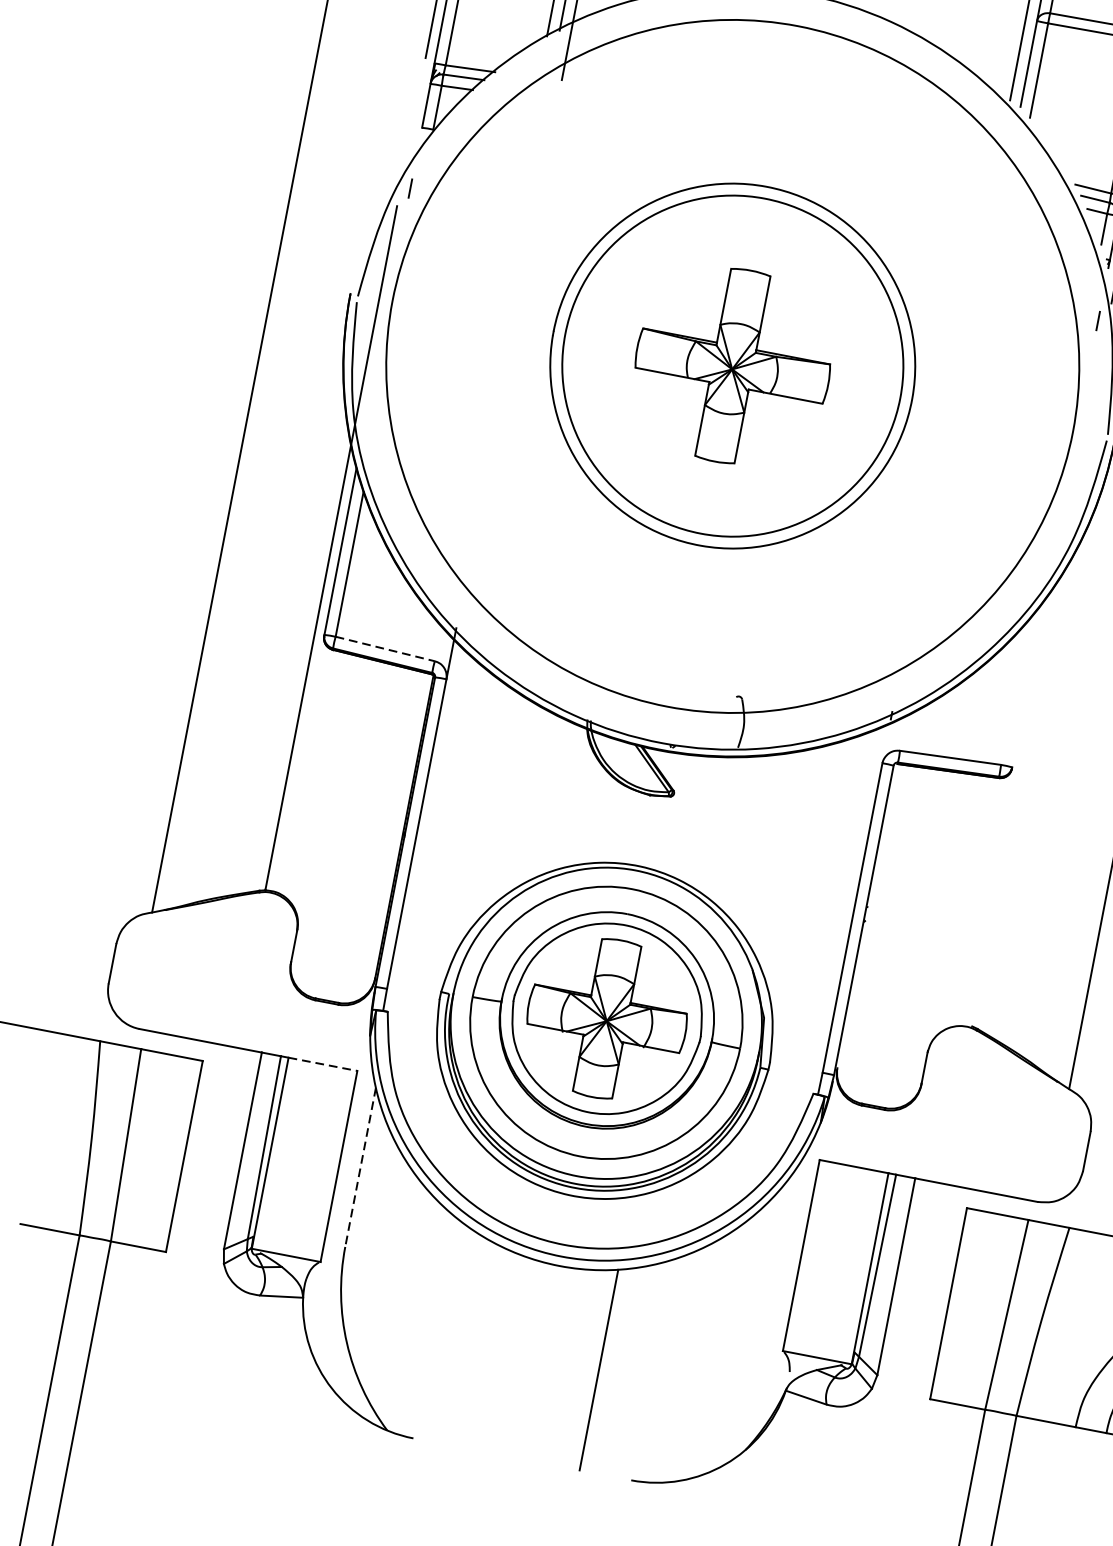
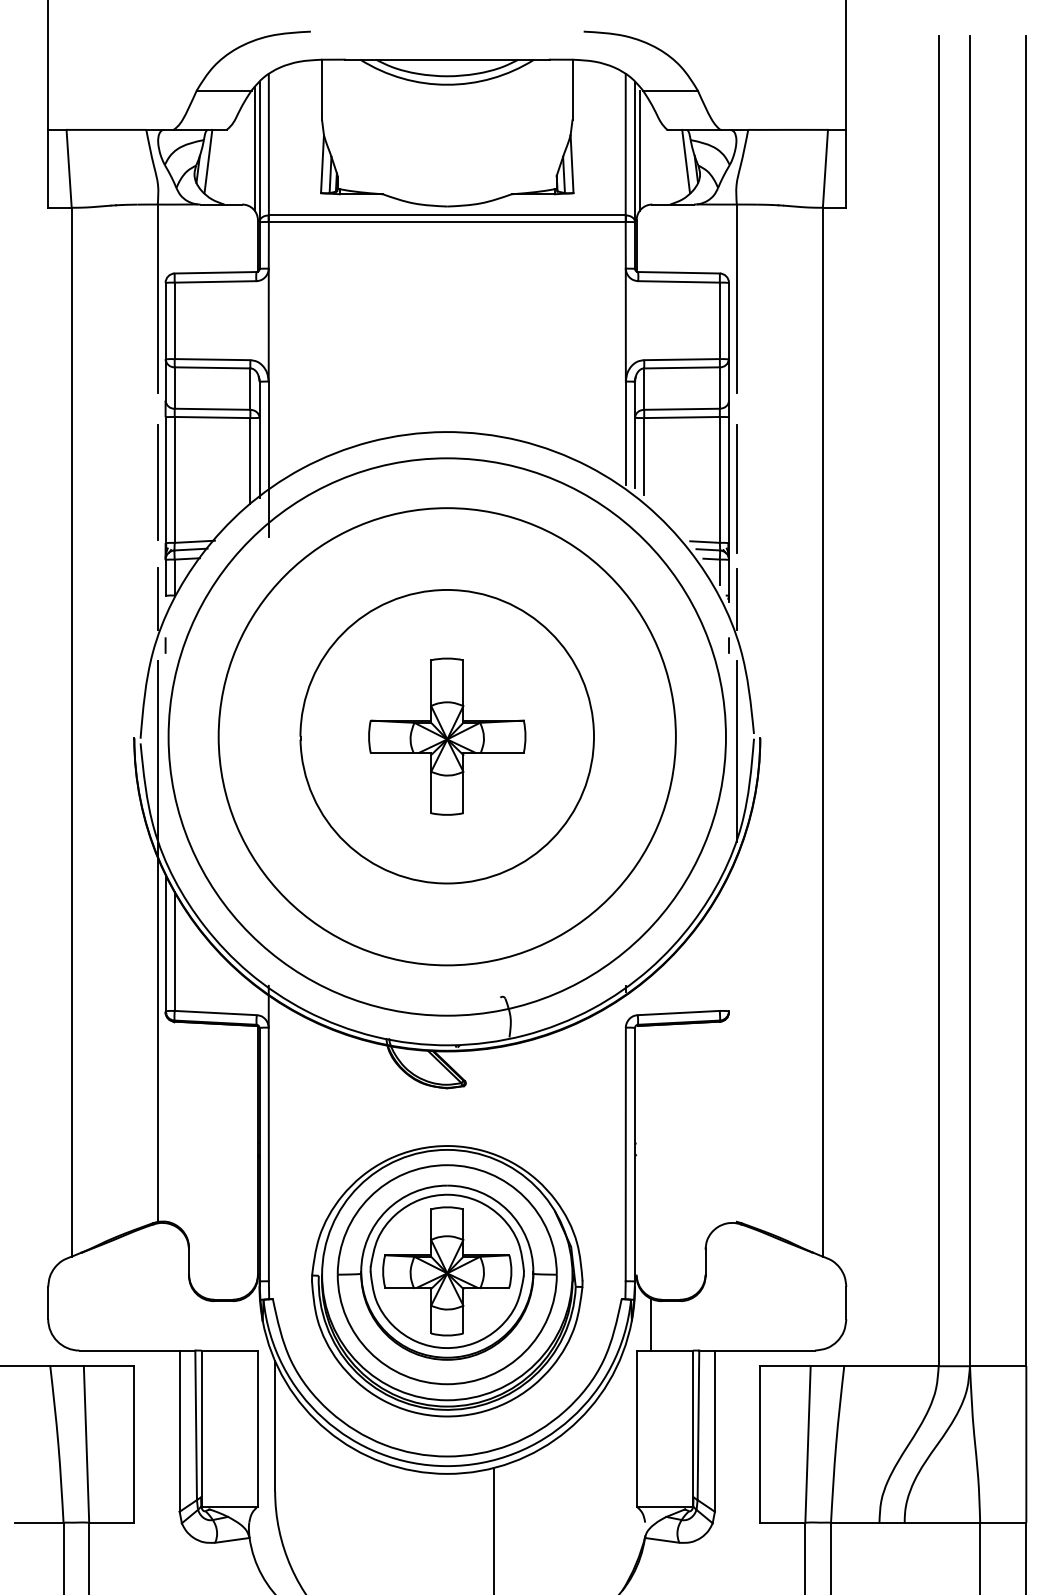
line: (411, 129) -> (157, 598), added
circle: (731, 365) -> (446, 736), size x1.67
line: (1082, 452) -> (736, 751), added
line: (386, 649) -> (216, 1013), dashed -> solid
line: (323, 1064) -> (230, 1350), dashed -> solid
line: (842, 1131) -> (650, 1324), added
line: (360, 1167) -> (275, 1426), dashed -> solid

